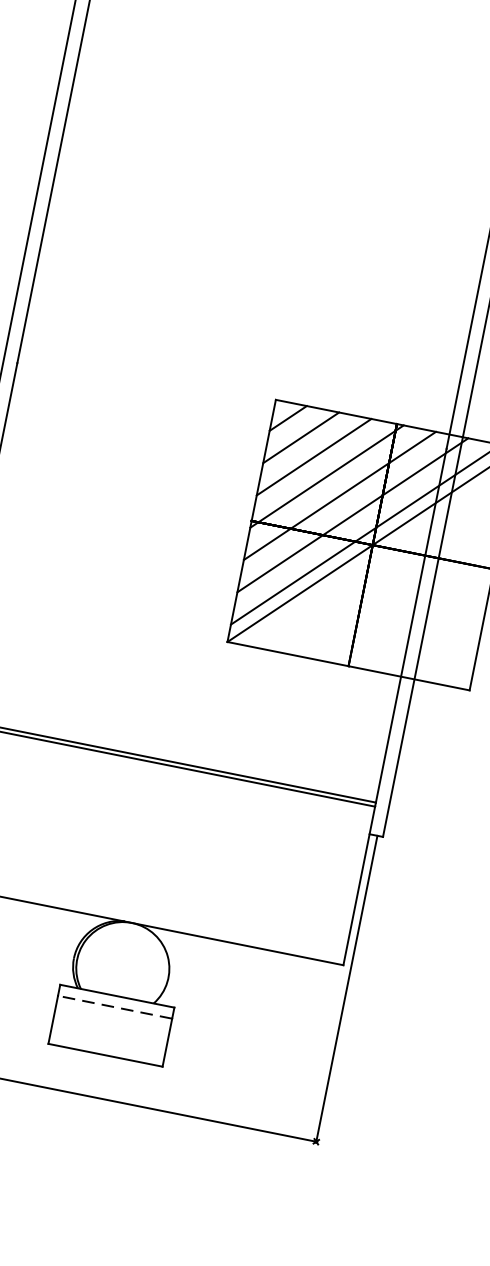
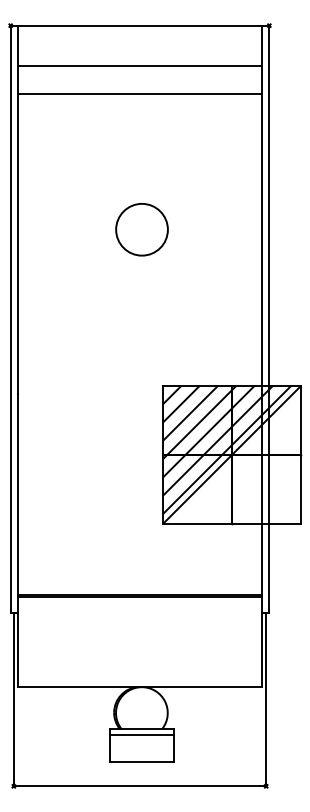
part: (292, 115) -> (141, 229), added
line: (114, 1006) -> (141, 734), dashed -> solid

